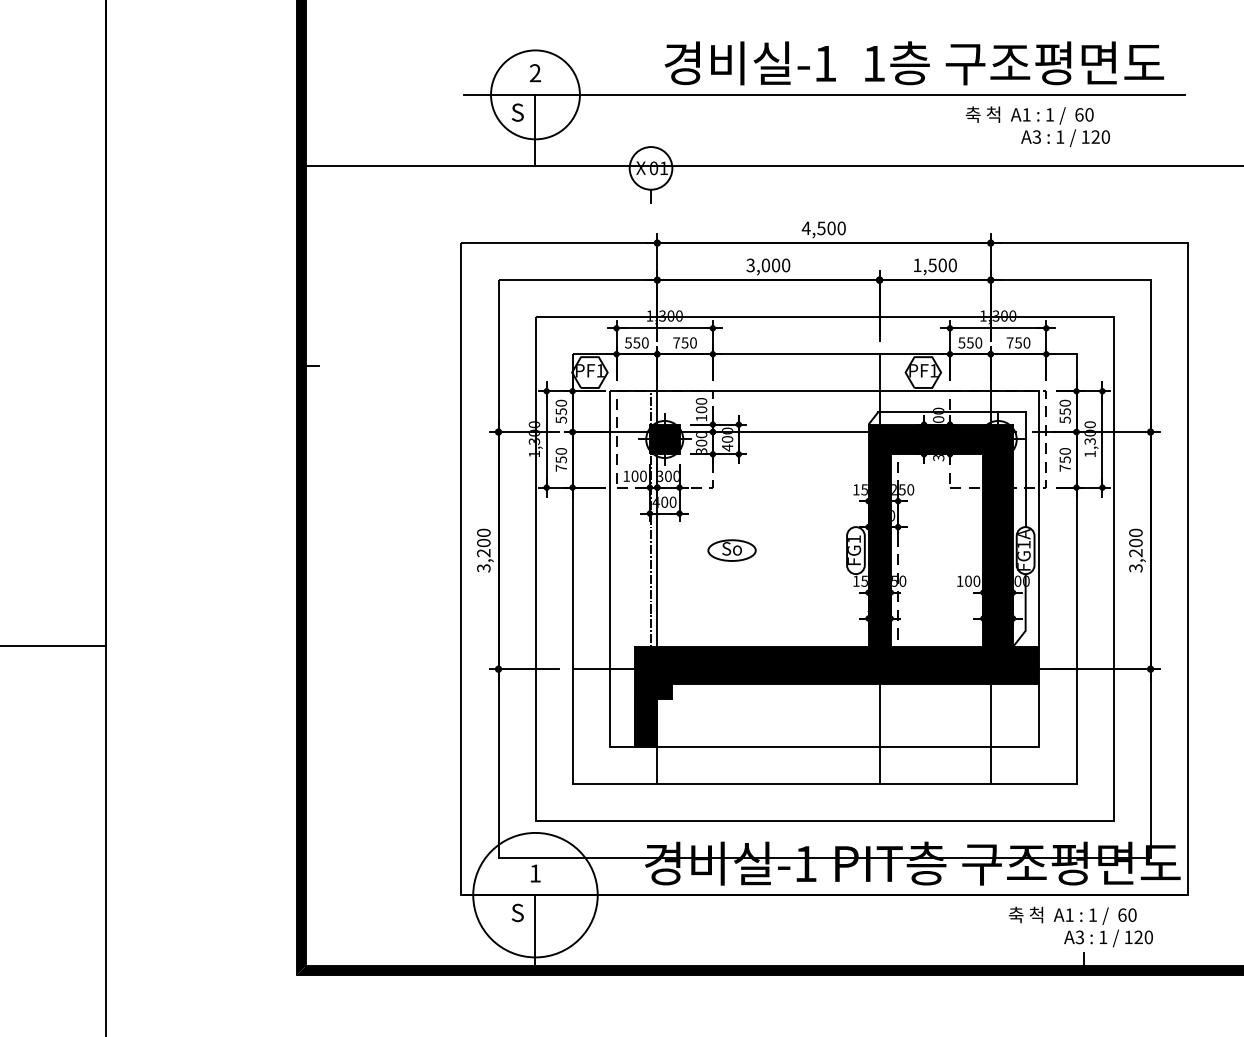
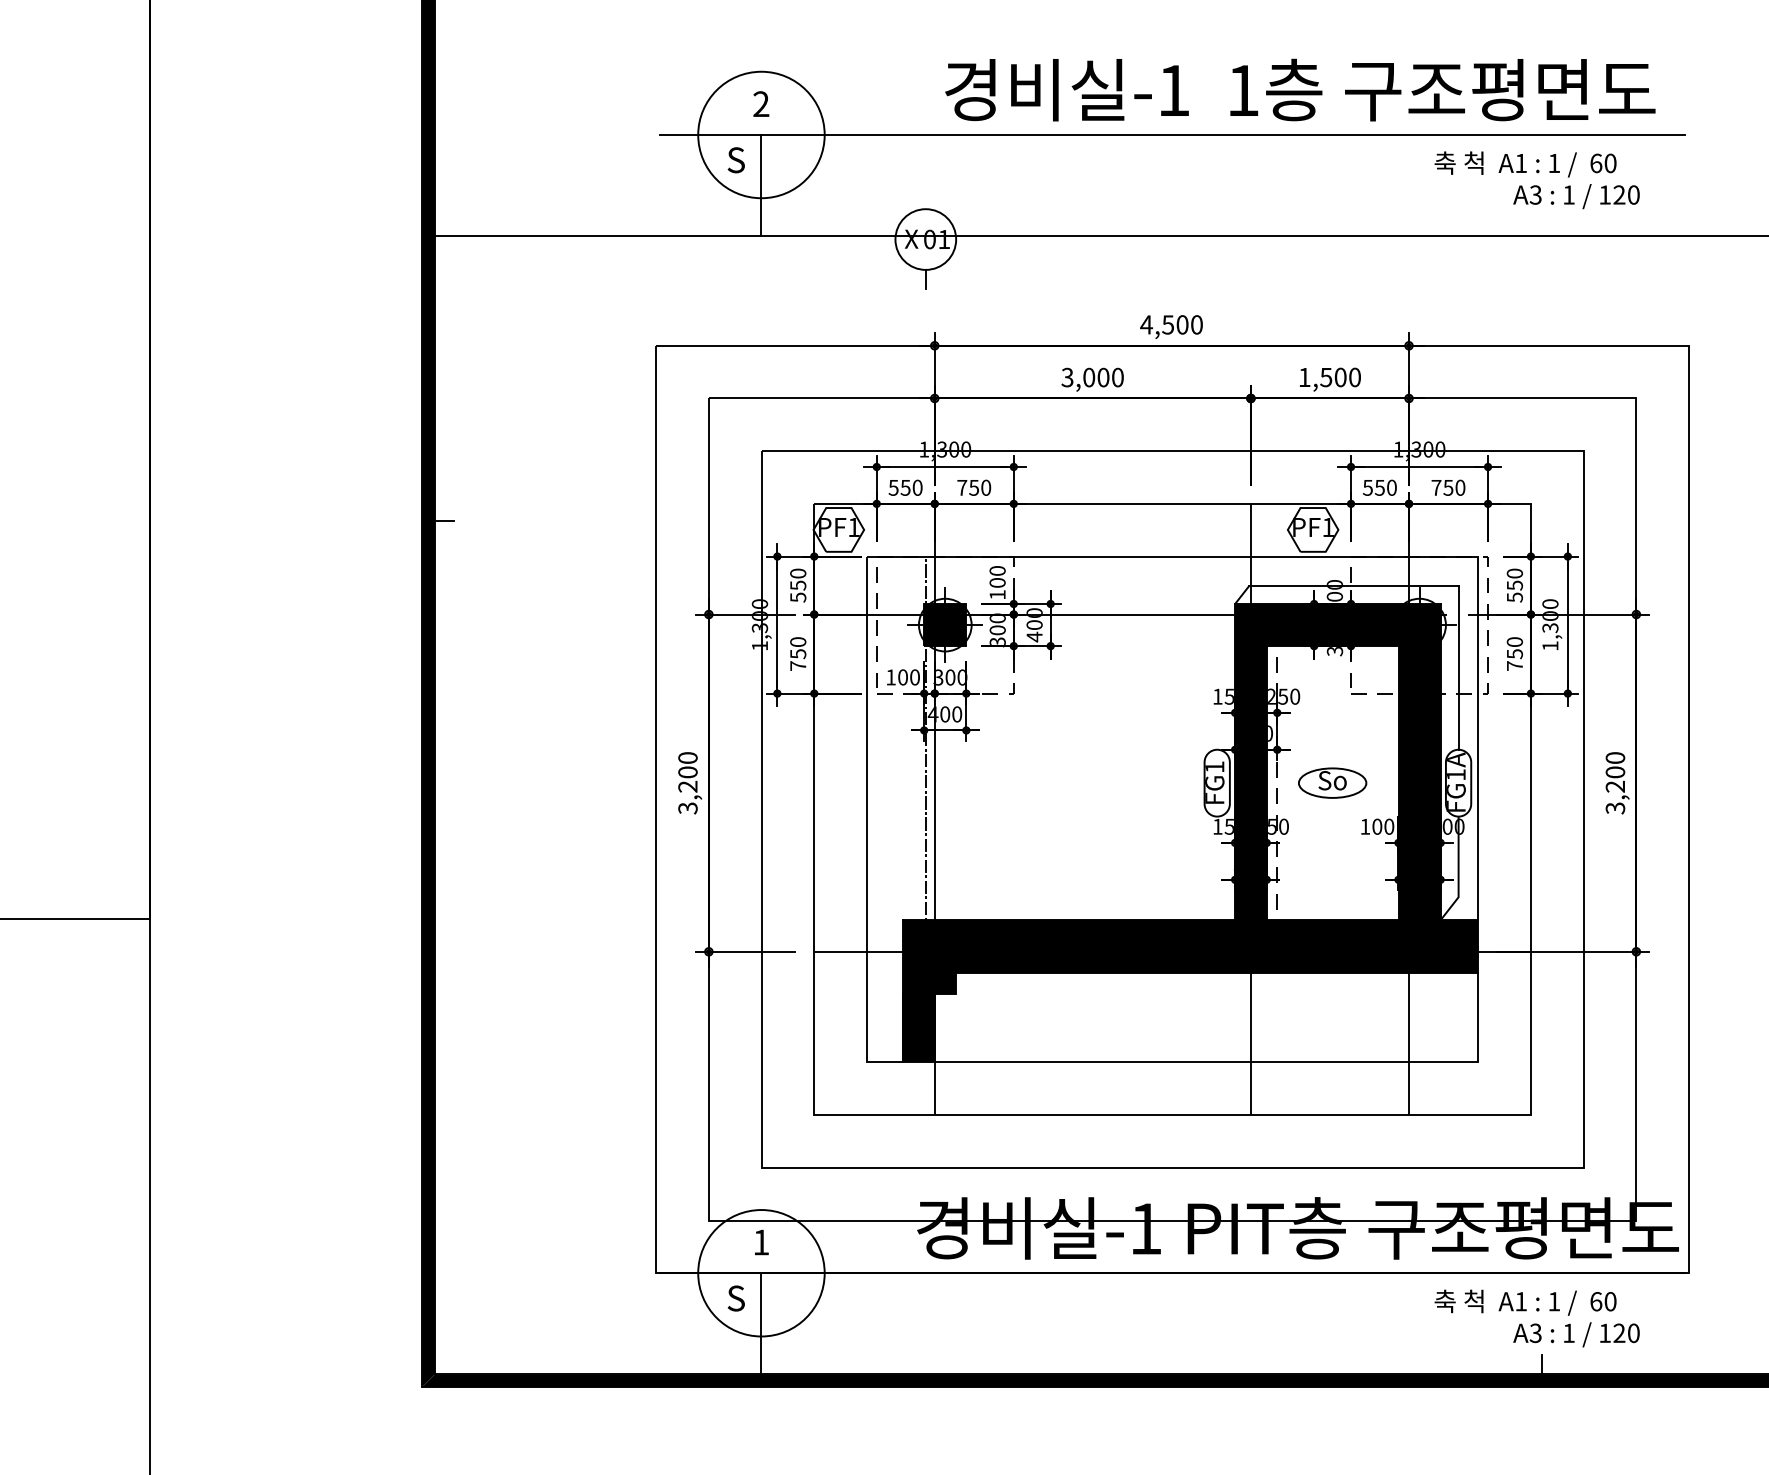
text: (1037, 126) -> (1536, 179), moved
part: (731, 550) -> (1331, 783), moved
circle: (535, 894) -> (761, 1272), size x0.71

